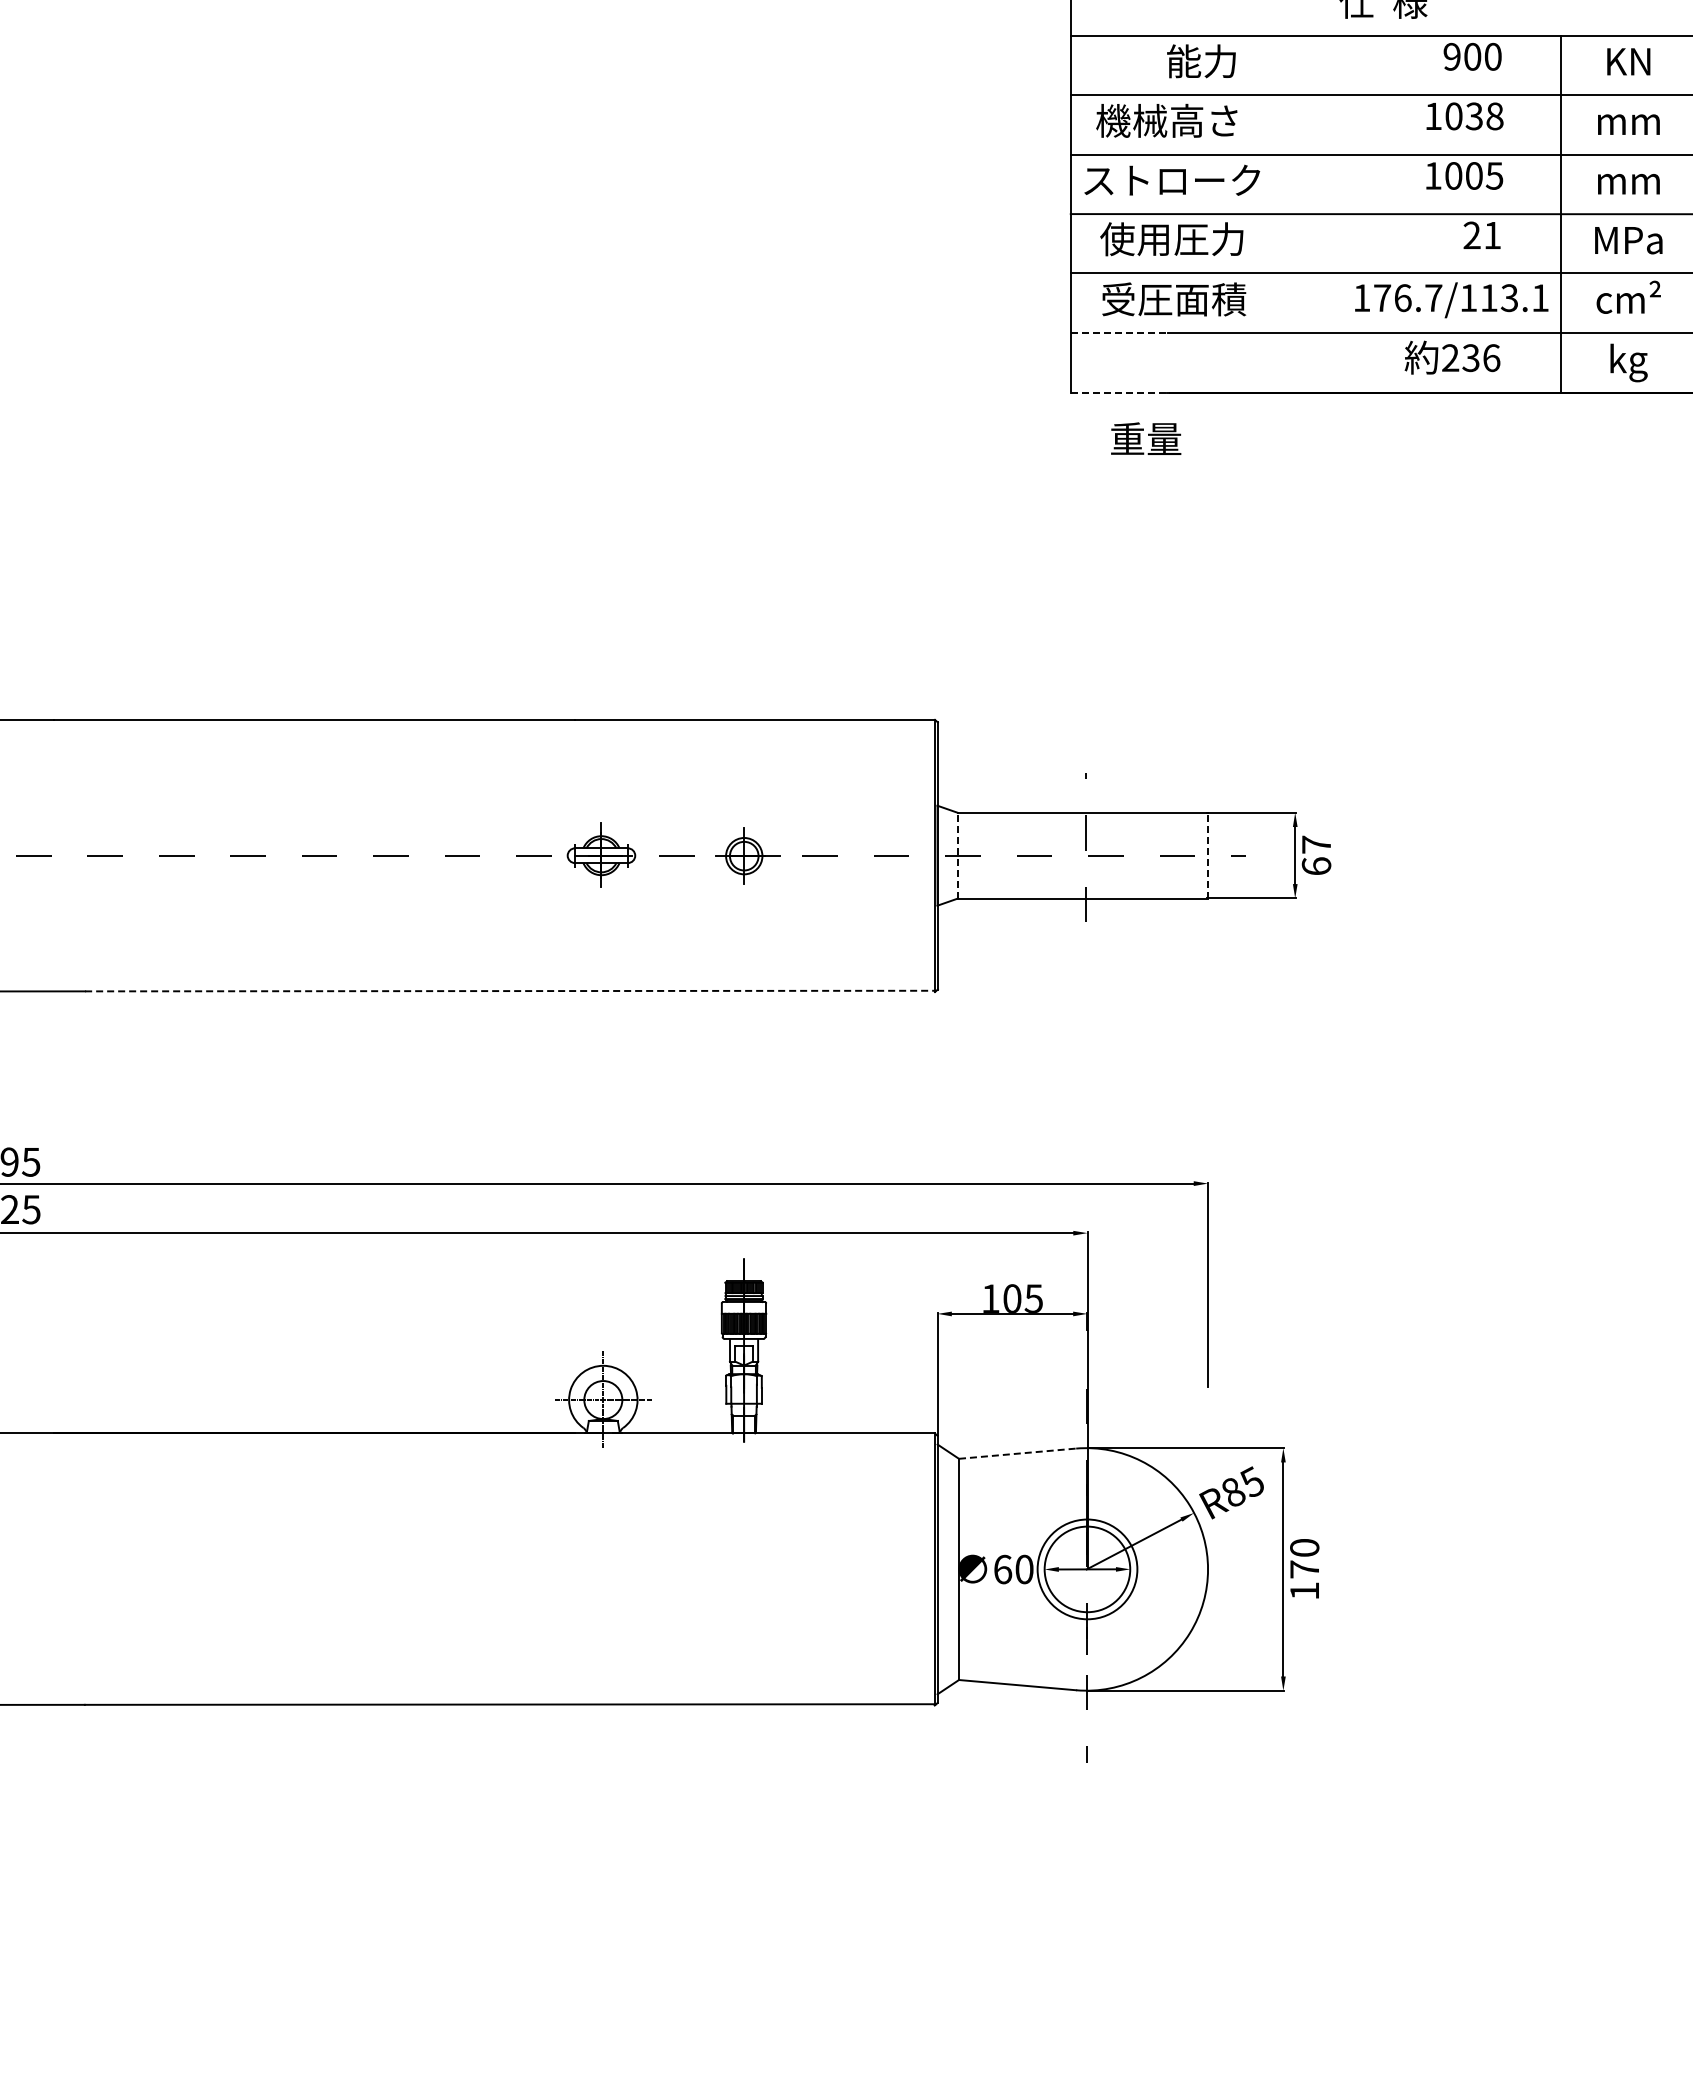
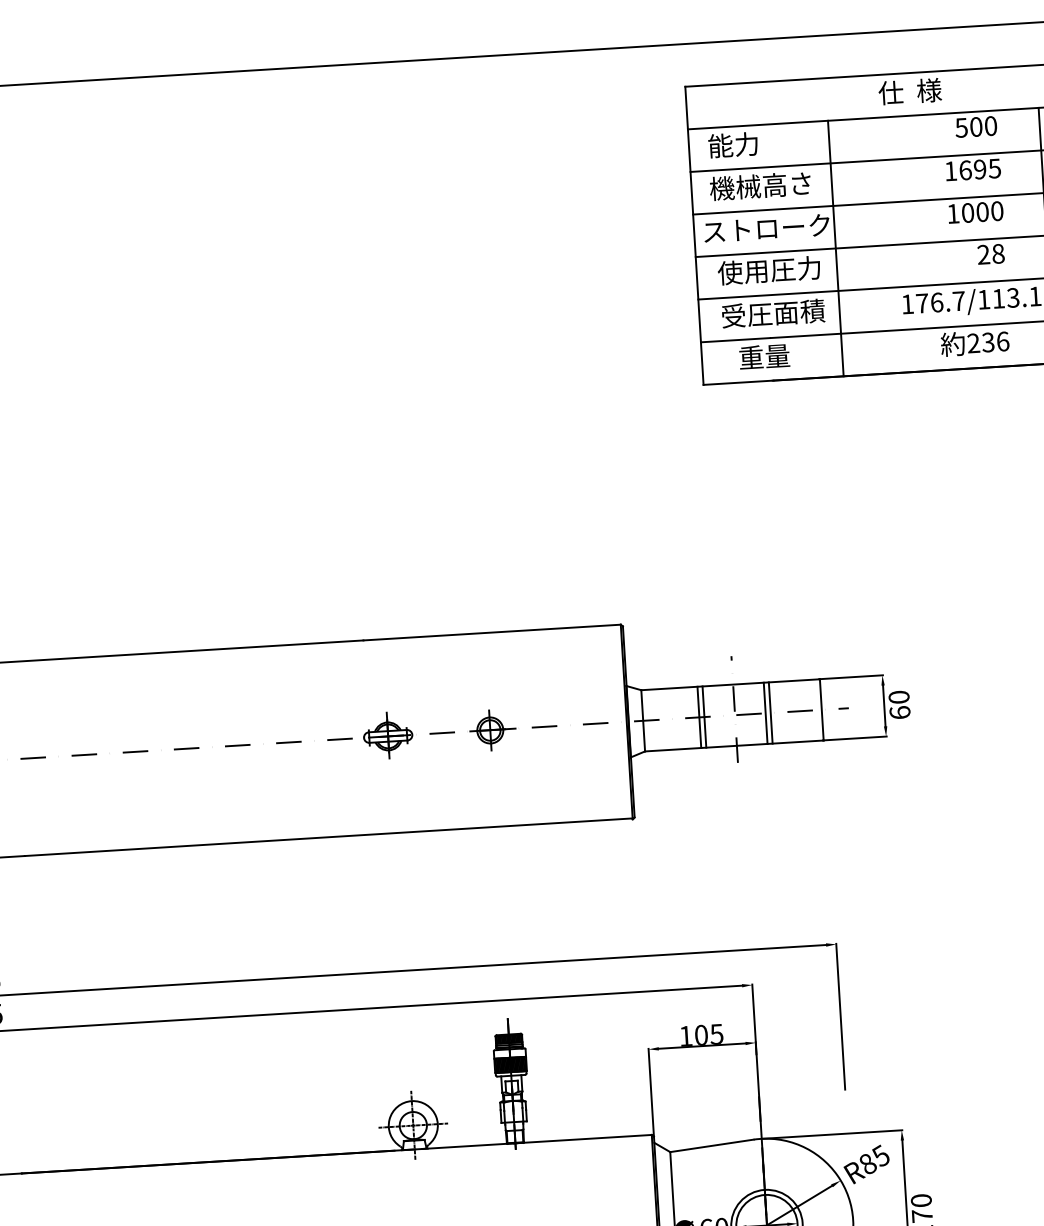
text: (1451, 56) -> (961, 127), 900 -> 500
text: (1201, 61) -> (733, 145), moved
text: (1474, 116) -> (980, 169), 1038 -> 1695
text: (1494, 175) -> (997, 210), 1005 -> 1000
line: (1266, 213) -> (835, 248), added
text: (1492, 235) -> (998, 253), 21 -> 28
line: (1119, 333) -> (735, 340), dashed -> solid
line: (1119, 392) -> (738, 382), dashed -> solid
text: (1146, 438) -> (764, 356), moved
text: (1316, 844) -> (899, 697), 67 -> 60
line: (958, 855) -> (643, 720), dashed -> solid
line: (1036, 855) -> (699, 717), added
line: (1043, 855) -> (704, 716), added
line: (1129, 855) -> (765, 713), added
line: (1136, 855) -> (770, 712), added
line: (1207, 855) -> (821, 709), dashed -> solid
line: (510, 991) -> (329, 837), dashed -> solid
line: (1017, 1453) -> (711, 1145), dashed -> solid

